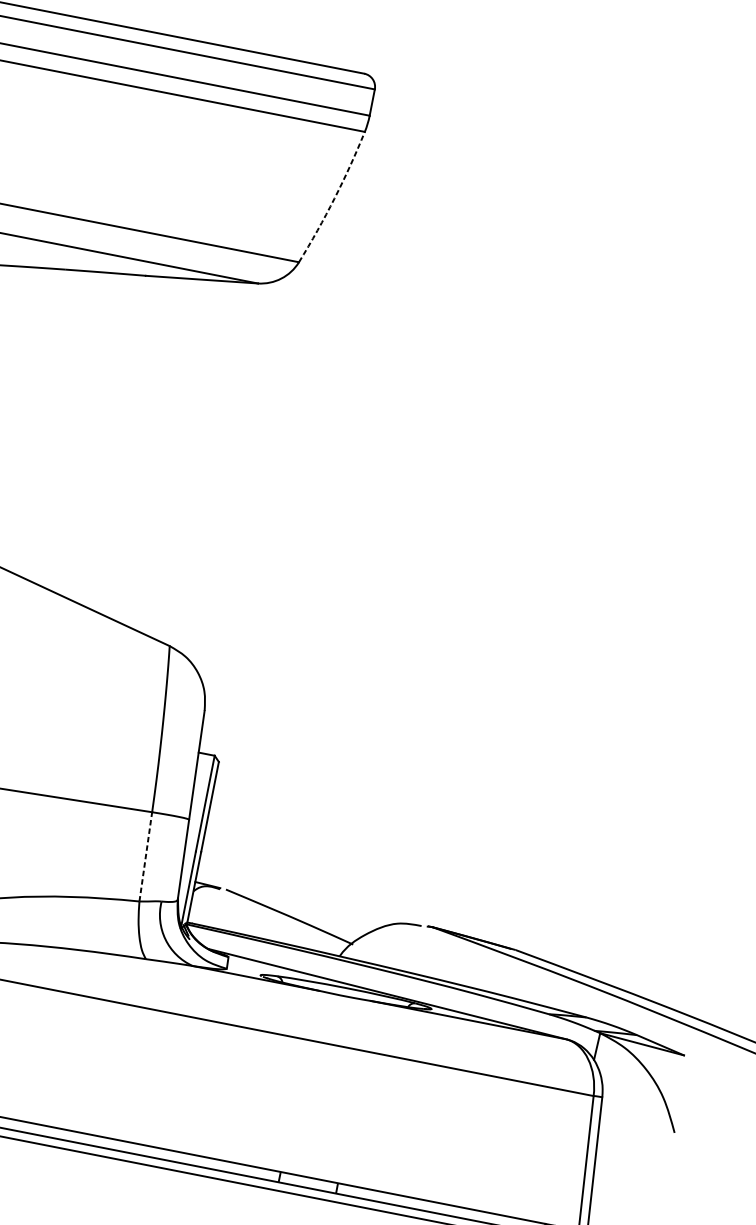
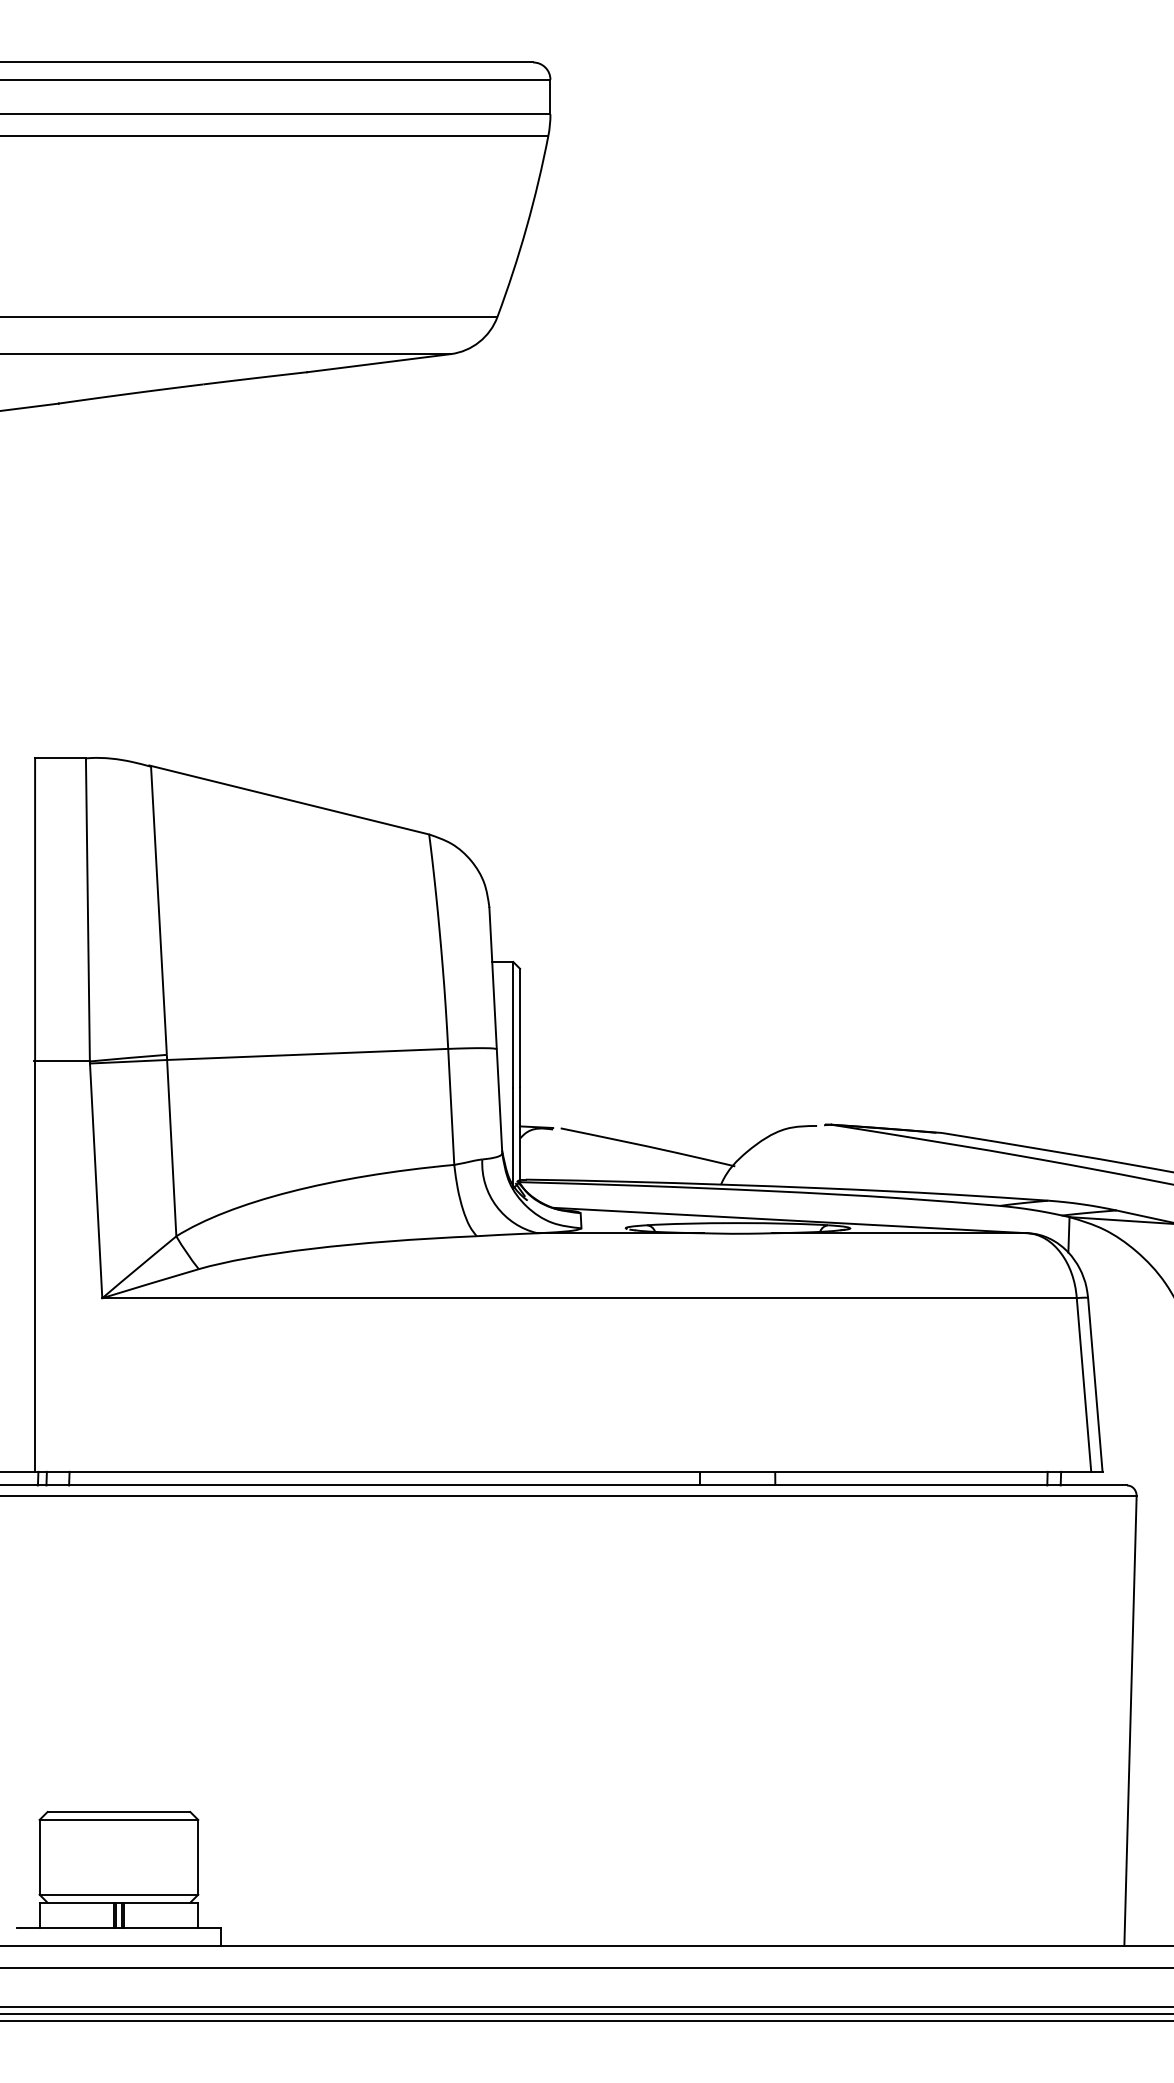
arc: (334, 198) -> (526, 227), dashed -> solid
line: (146, 856) -> (451, 1106), dashed -> solid

